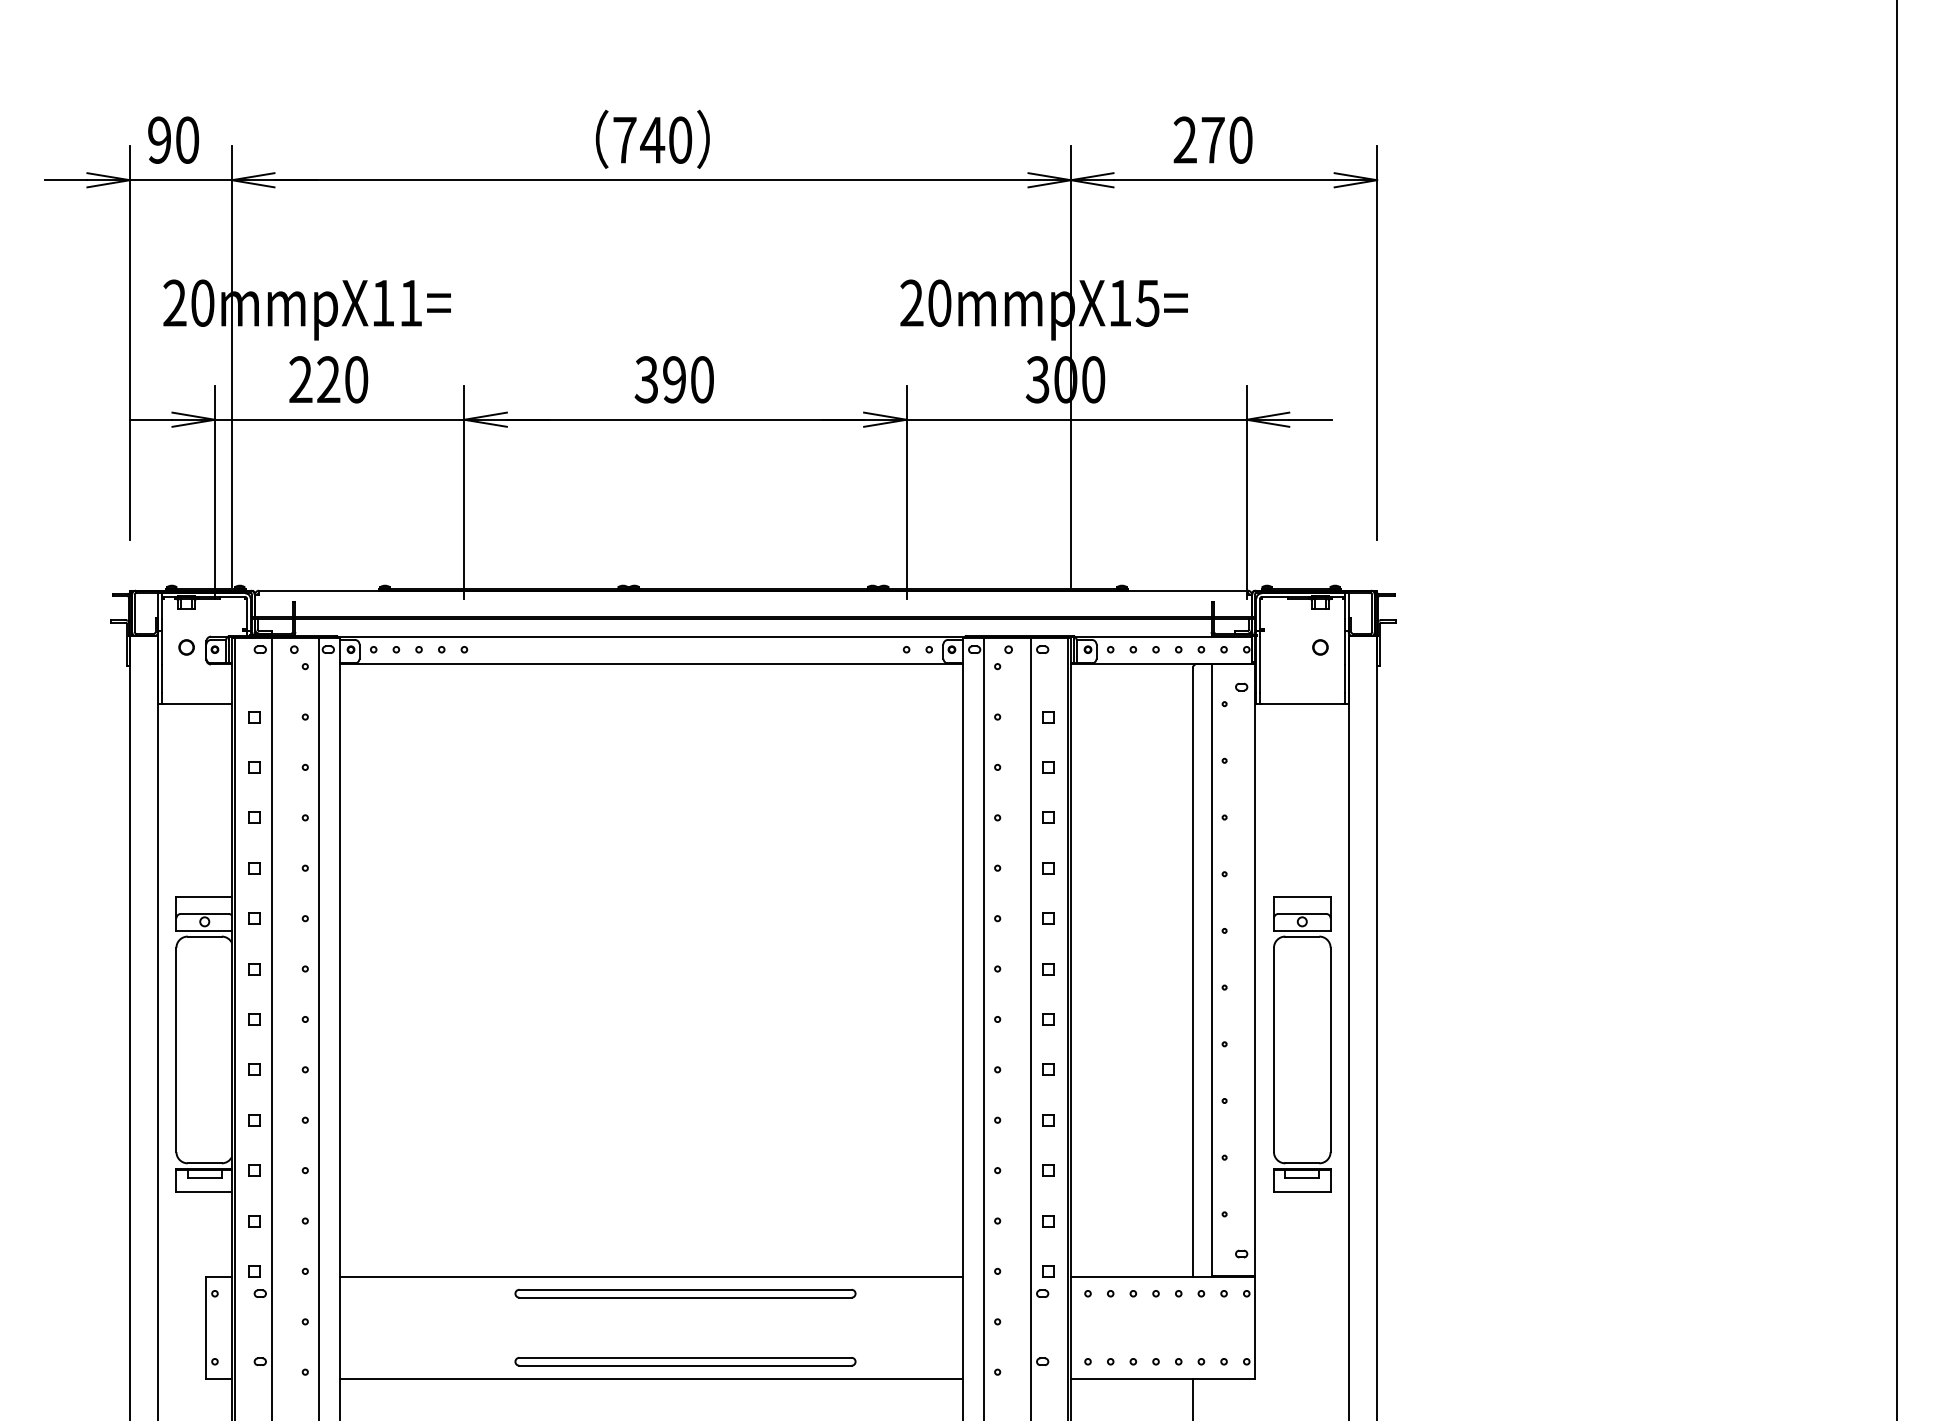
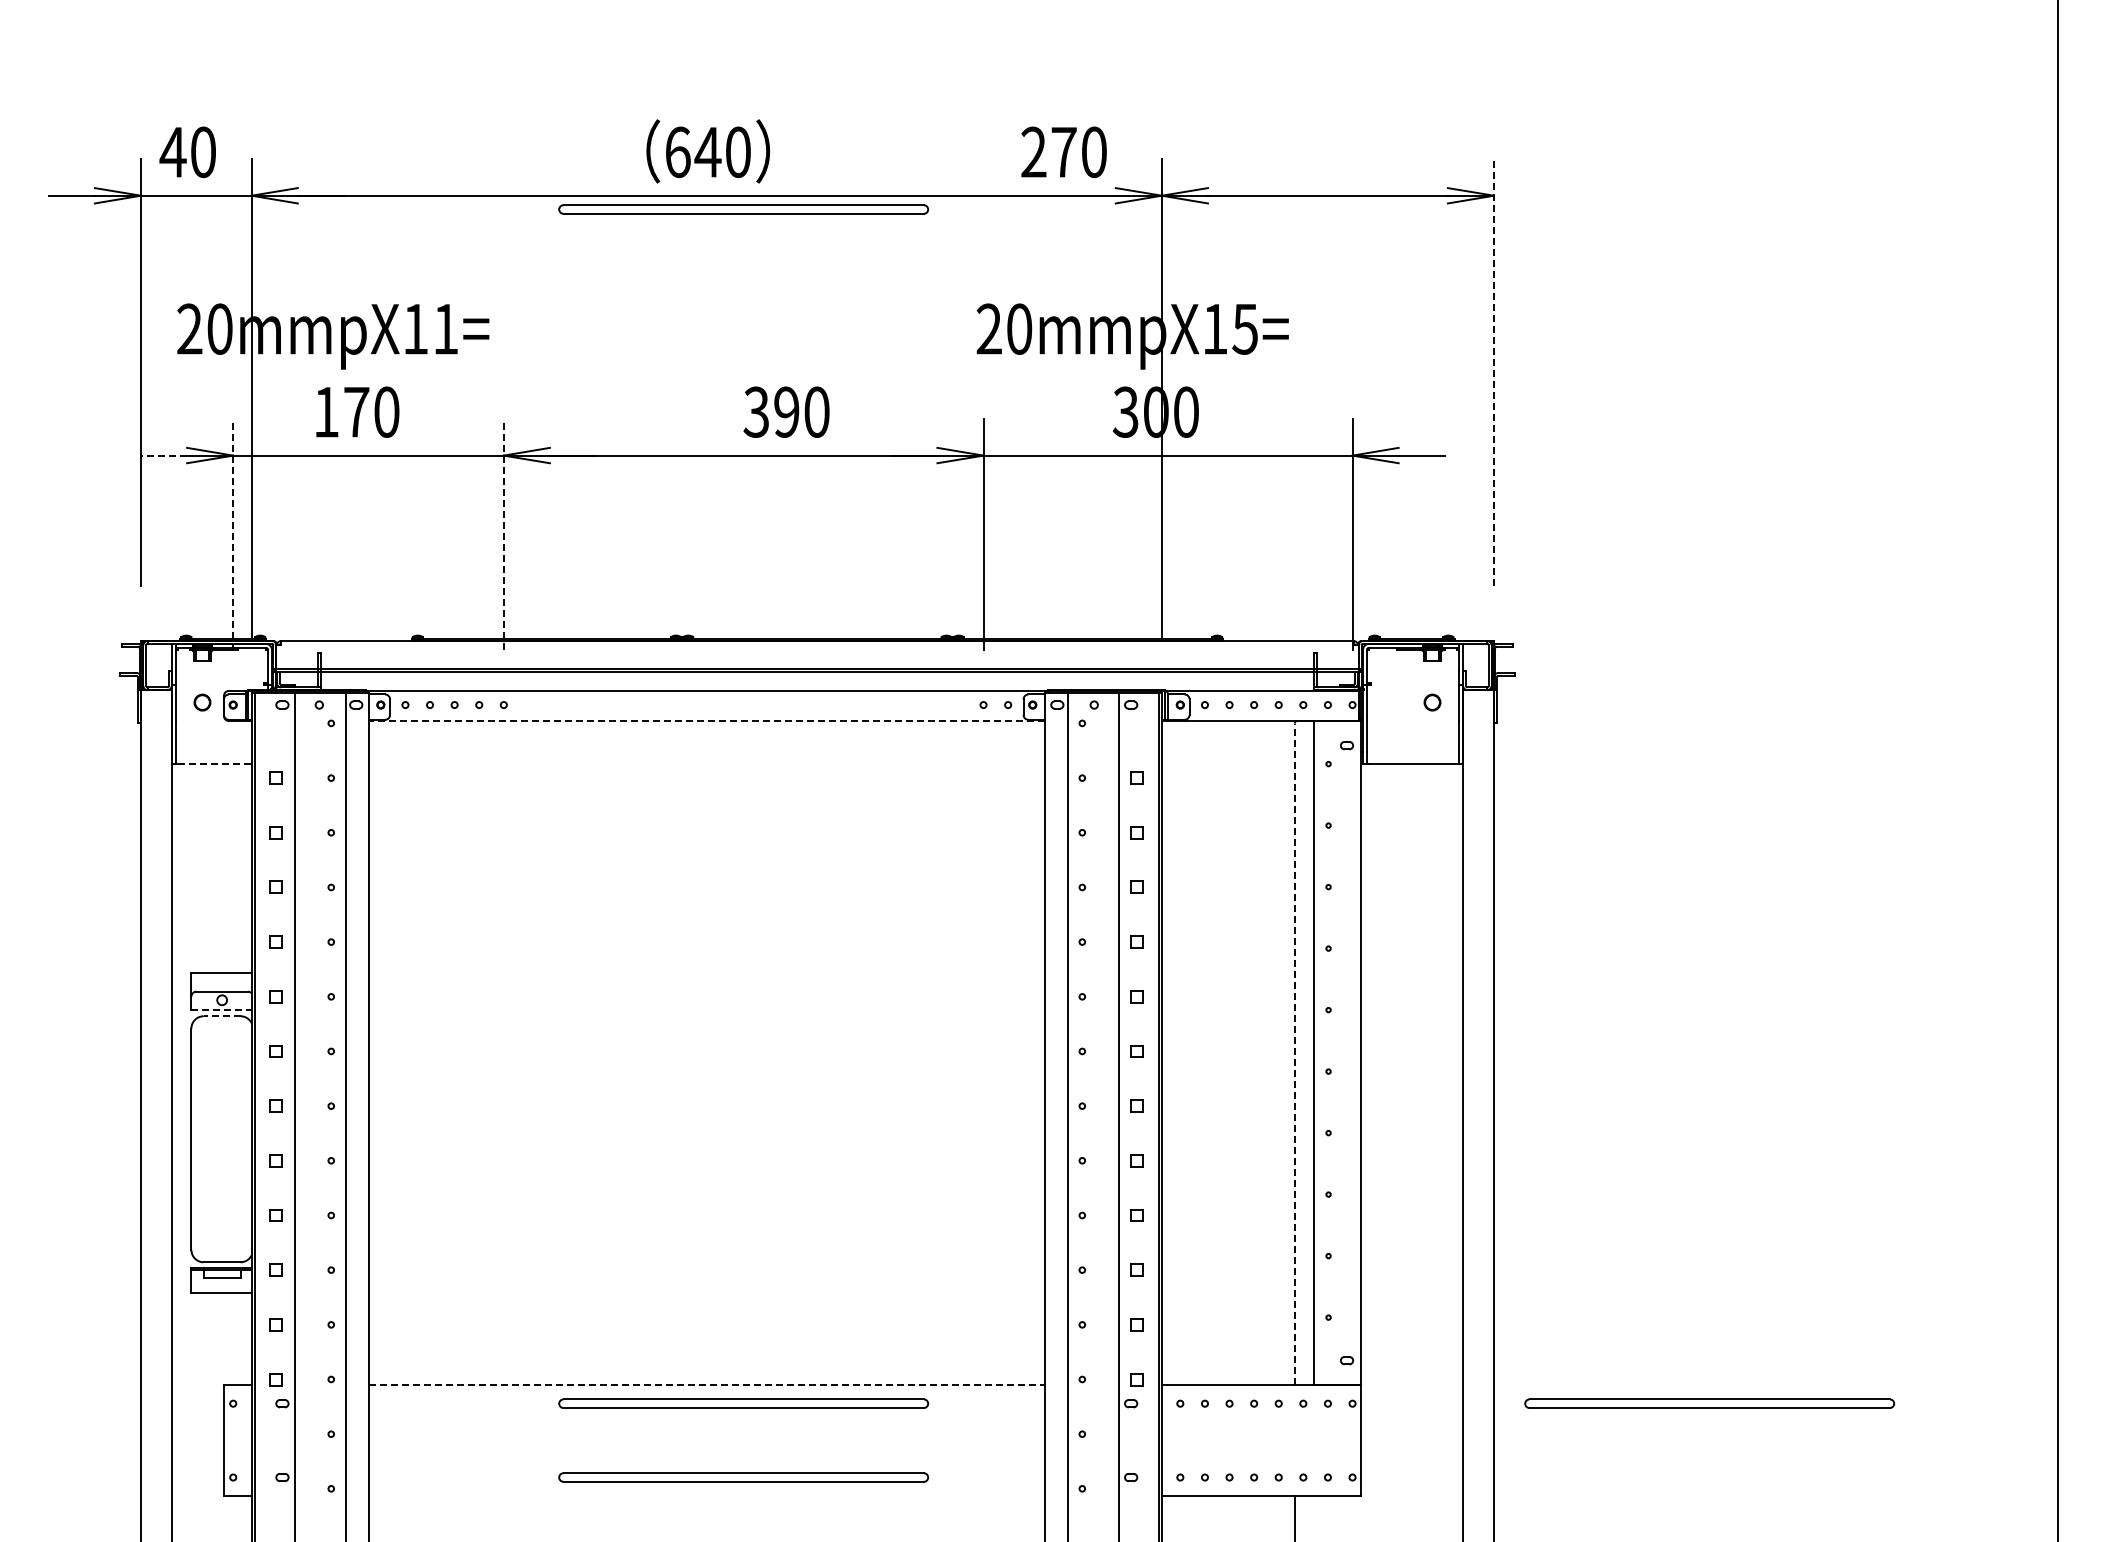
text: (158, 140) -> (172, 152), 90 -> 40
text: (624, 140) -> (677, 152), 740 -> 640
text: (1212, 140) -> (1063, 152), moved
part: (685, 192) -> (743, 209), added
line: (1377, 342) -> (1494, 371), solid -> dashed
text: (314, 379) -> (341, 411), 220 -> 170
text: (674, 379) -> (786, 411), moved
line: (150, 419) -> (163, 455), solid -> dashed
line: (215, 491) -> (233, 533), solid -> dashed
line: (464, 491) -> (503, 533), solid -> dashed
line: (651, 664) -> (706, 721), solid -> dashed
line: (198, 704) -> (215, 764), solid -> dashed
line: (205, 931) -> (222, 1010), solid -> dashed
line: (204, 936) -> (221, 1016), solid -> dashed
line: (1193, 971) -> (1294, 1054), solid -> dashed
part: (1302, 1043) -> (1412, 1132), removed
line: (651, 1276) -> (706, 1385), solid -> dashed
part: (1575, 1293) -> (1709, 1403), added
line: (651, 1378) -> (706, 1495), removed

